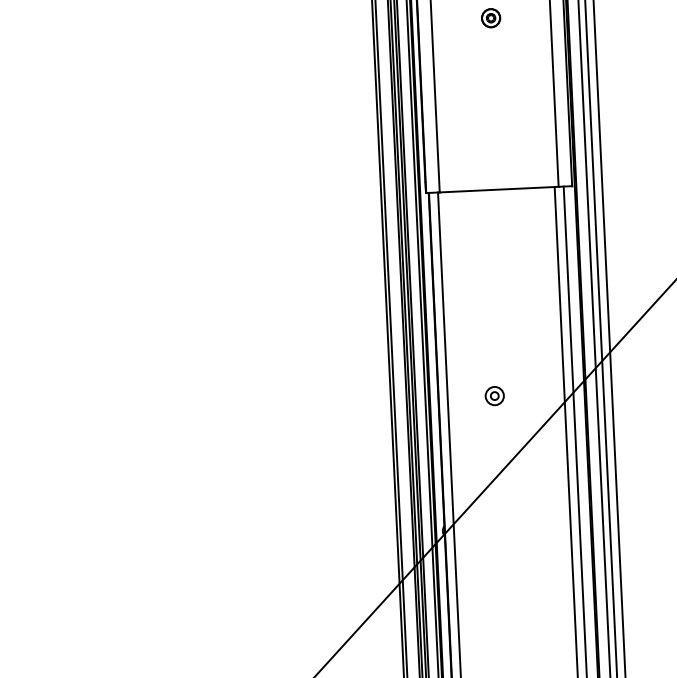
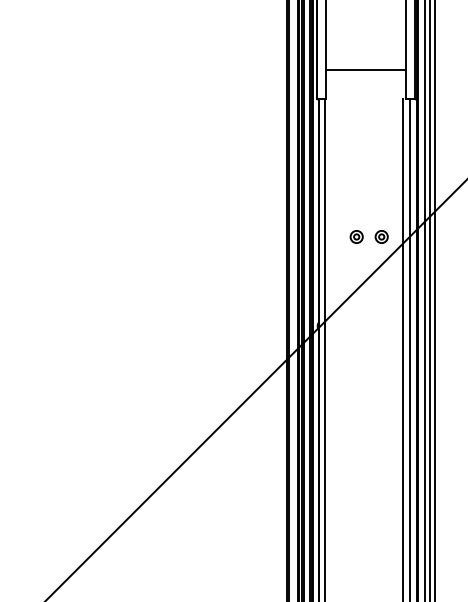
line: (499, 189) -> (366, 69), moved
part: (531, 393) -> (381, 236), added

